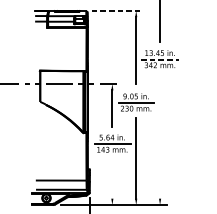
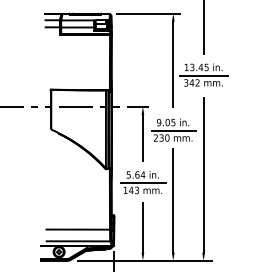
line: (116, 10) -> (148, 13), dashed -> solid
line: (160, 59) -> (204, 75), dashed -> solid
line: (159, 137) -> (203, 174), added
line: (112, 178) -> (142, 227), added

